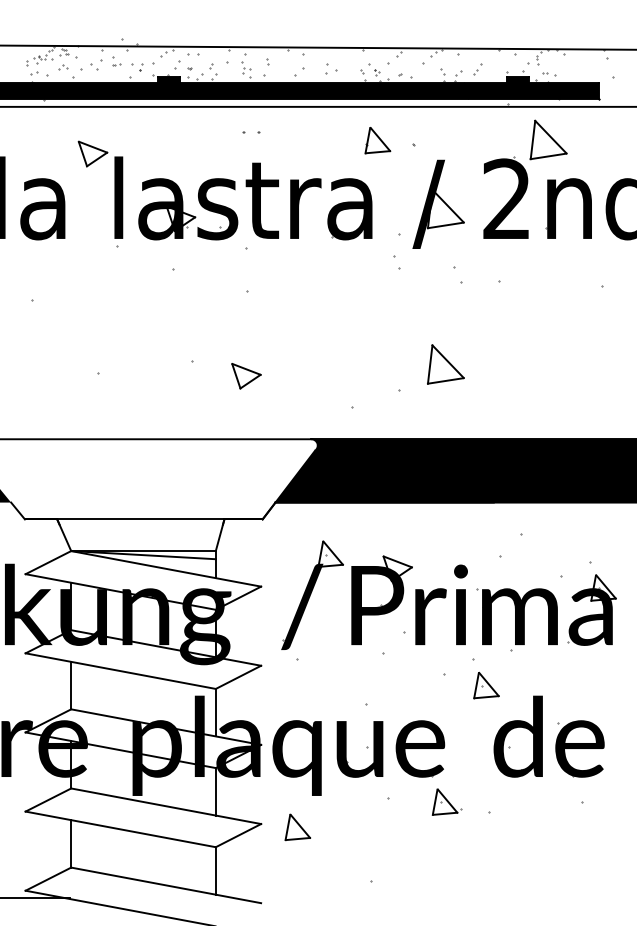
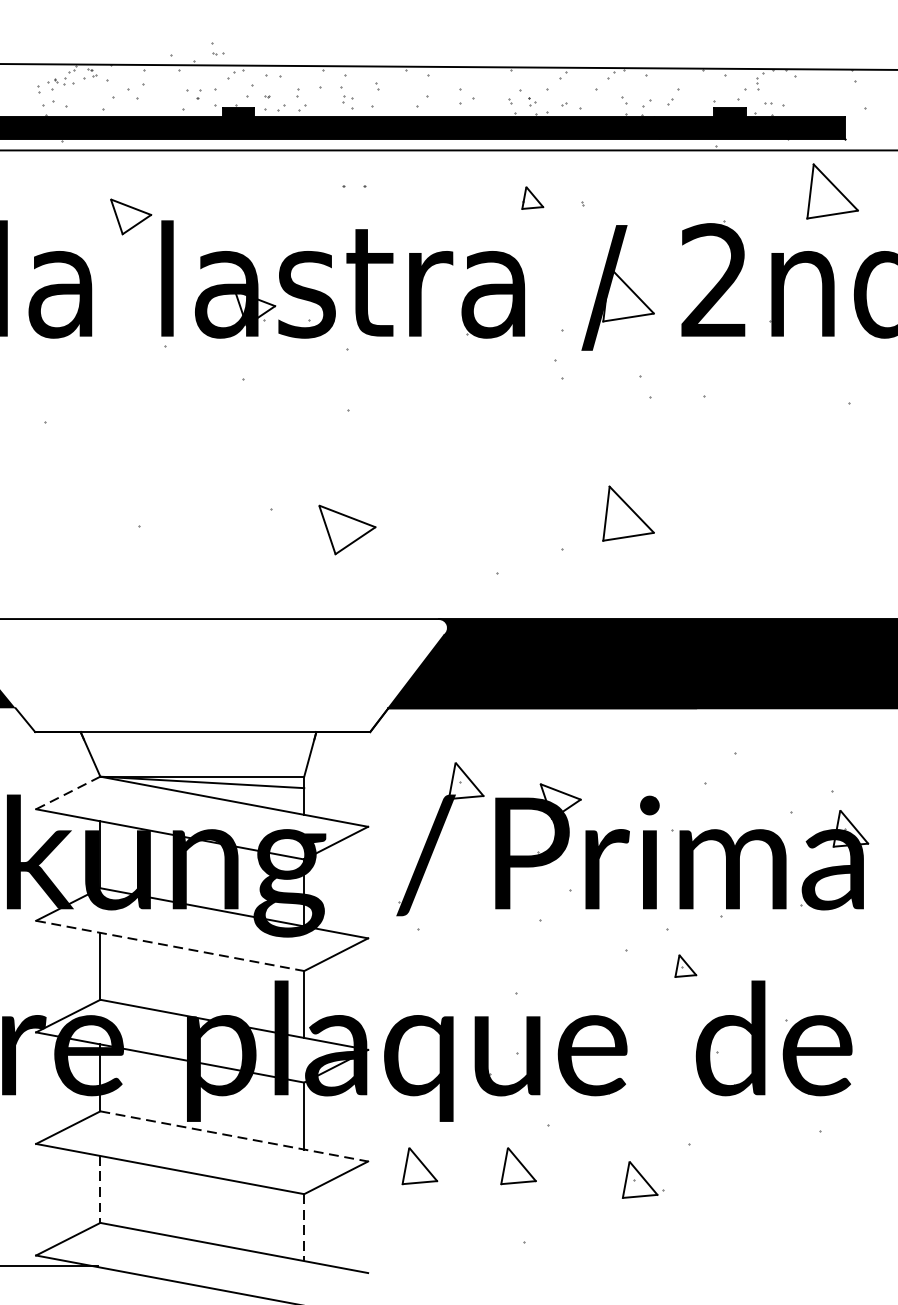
part: (116, 61) -> (217, 48), moved
part: (63, 67) -> (89, 94), removed
part: (548, 139) -> (832, 190), moved
part: (377, 140) -> (532, 197), size x0.6
part: (246, 376) -> (347, 530), size x1.4
line: (48, 562) -> (68, 792), solid -> dashed
line: (120, 671) -> (169, 946), solid -> dashed
part: (486, 685) -> (685, 966), size x0.6
part: (446, 801) -> (642, 1179), moved
line: (166, 806) -> (234, 1136), solid -> dashed
part: (367, 827) -> (518, 1166), added
line: (71, 843) -> (100, 1188), solid -> dashed
line: (215, 870) -> (303, 1226), solid -> dashed

